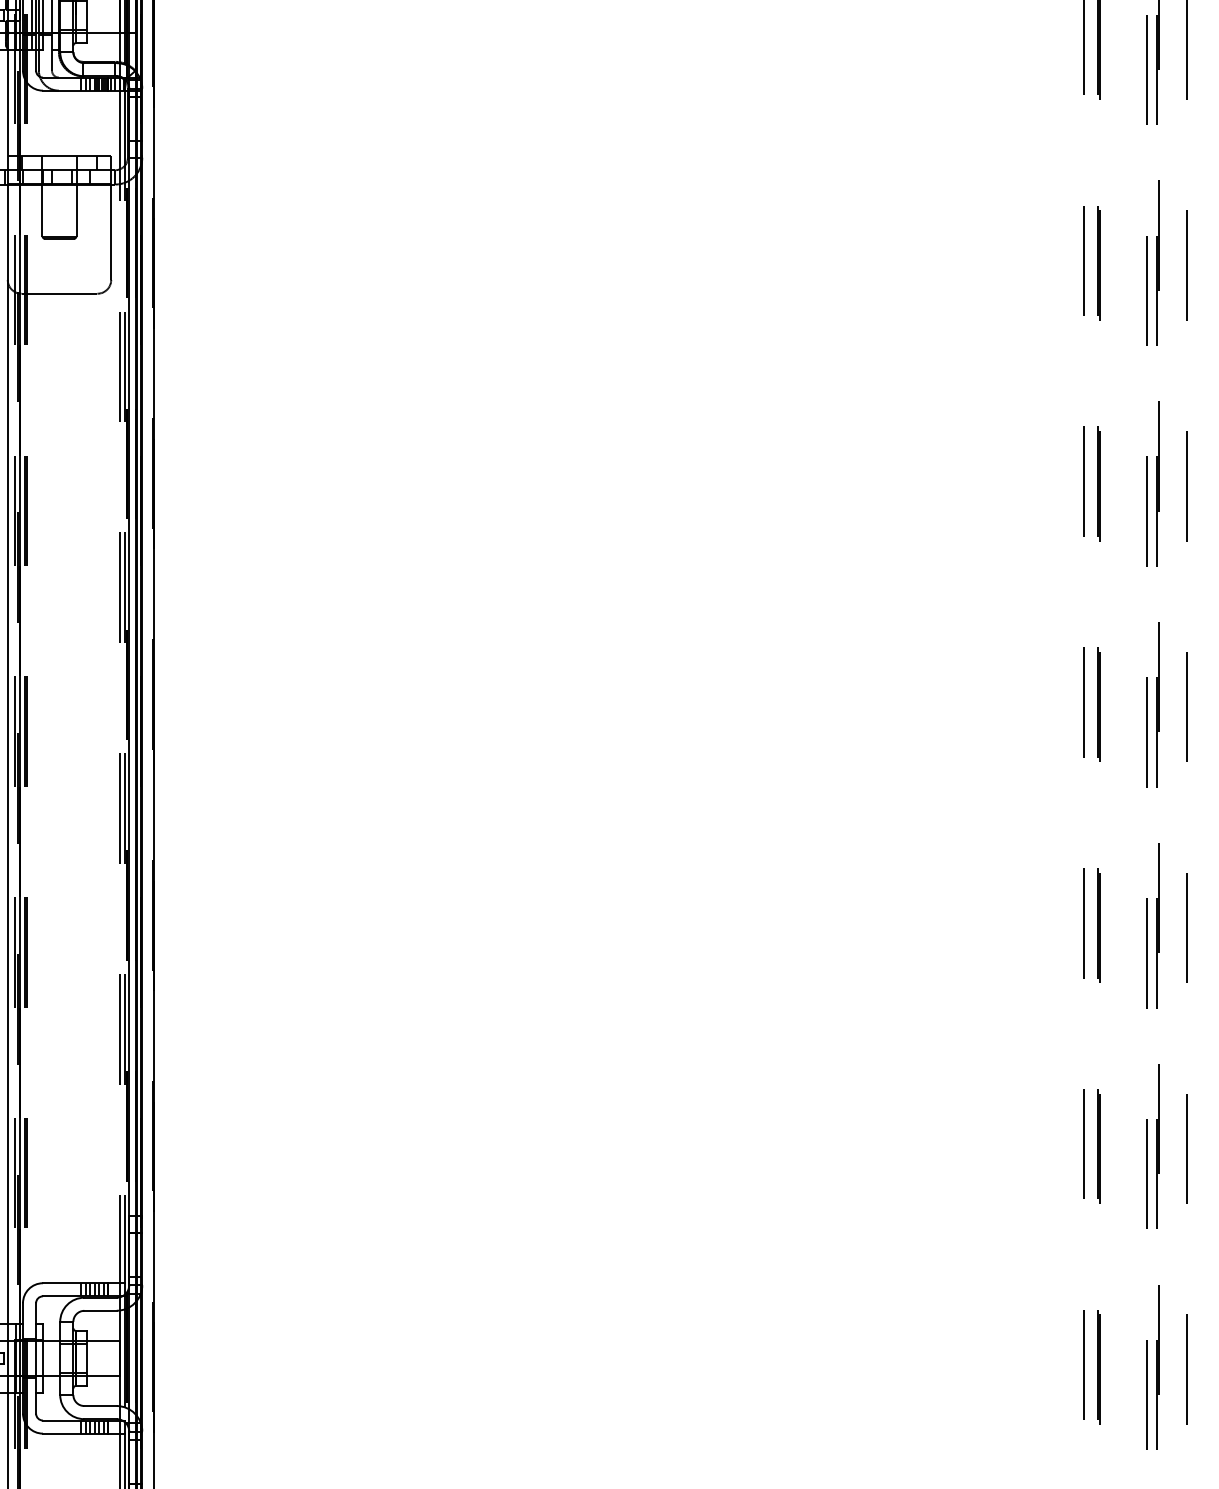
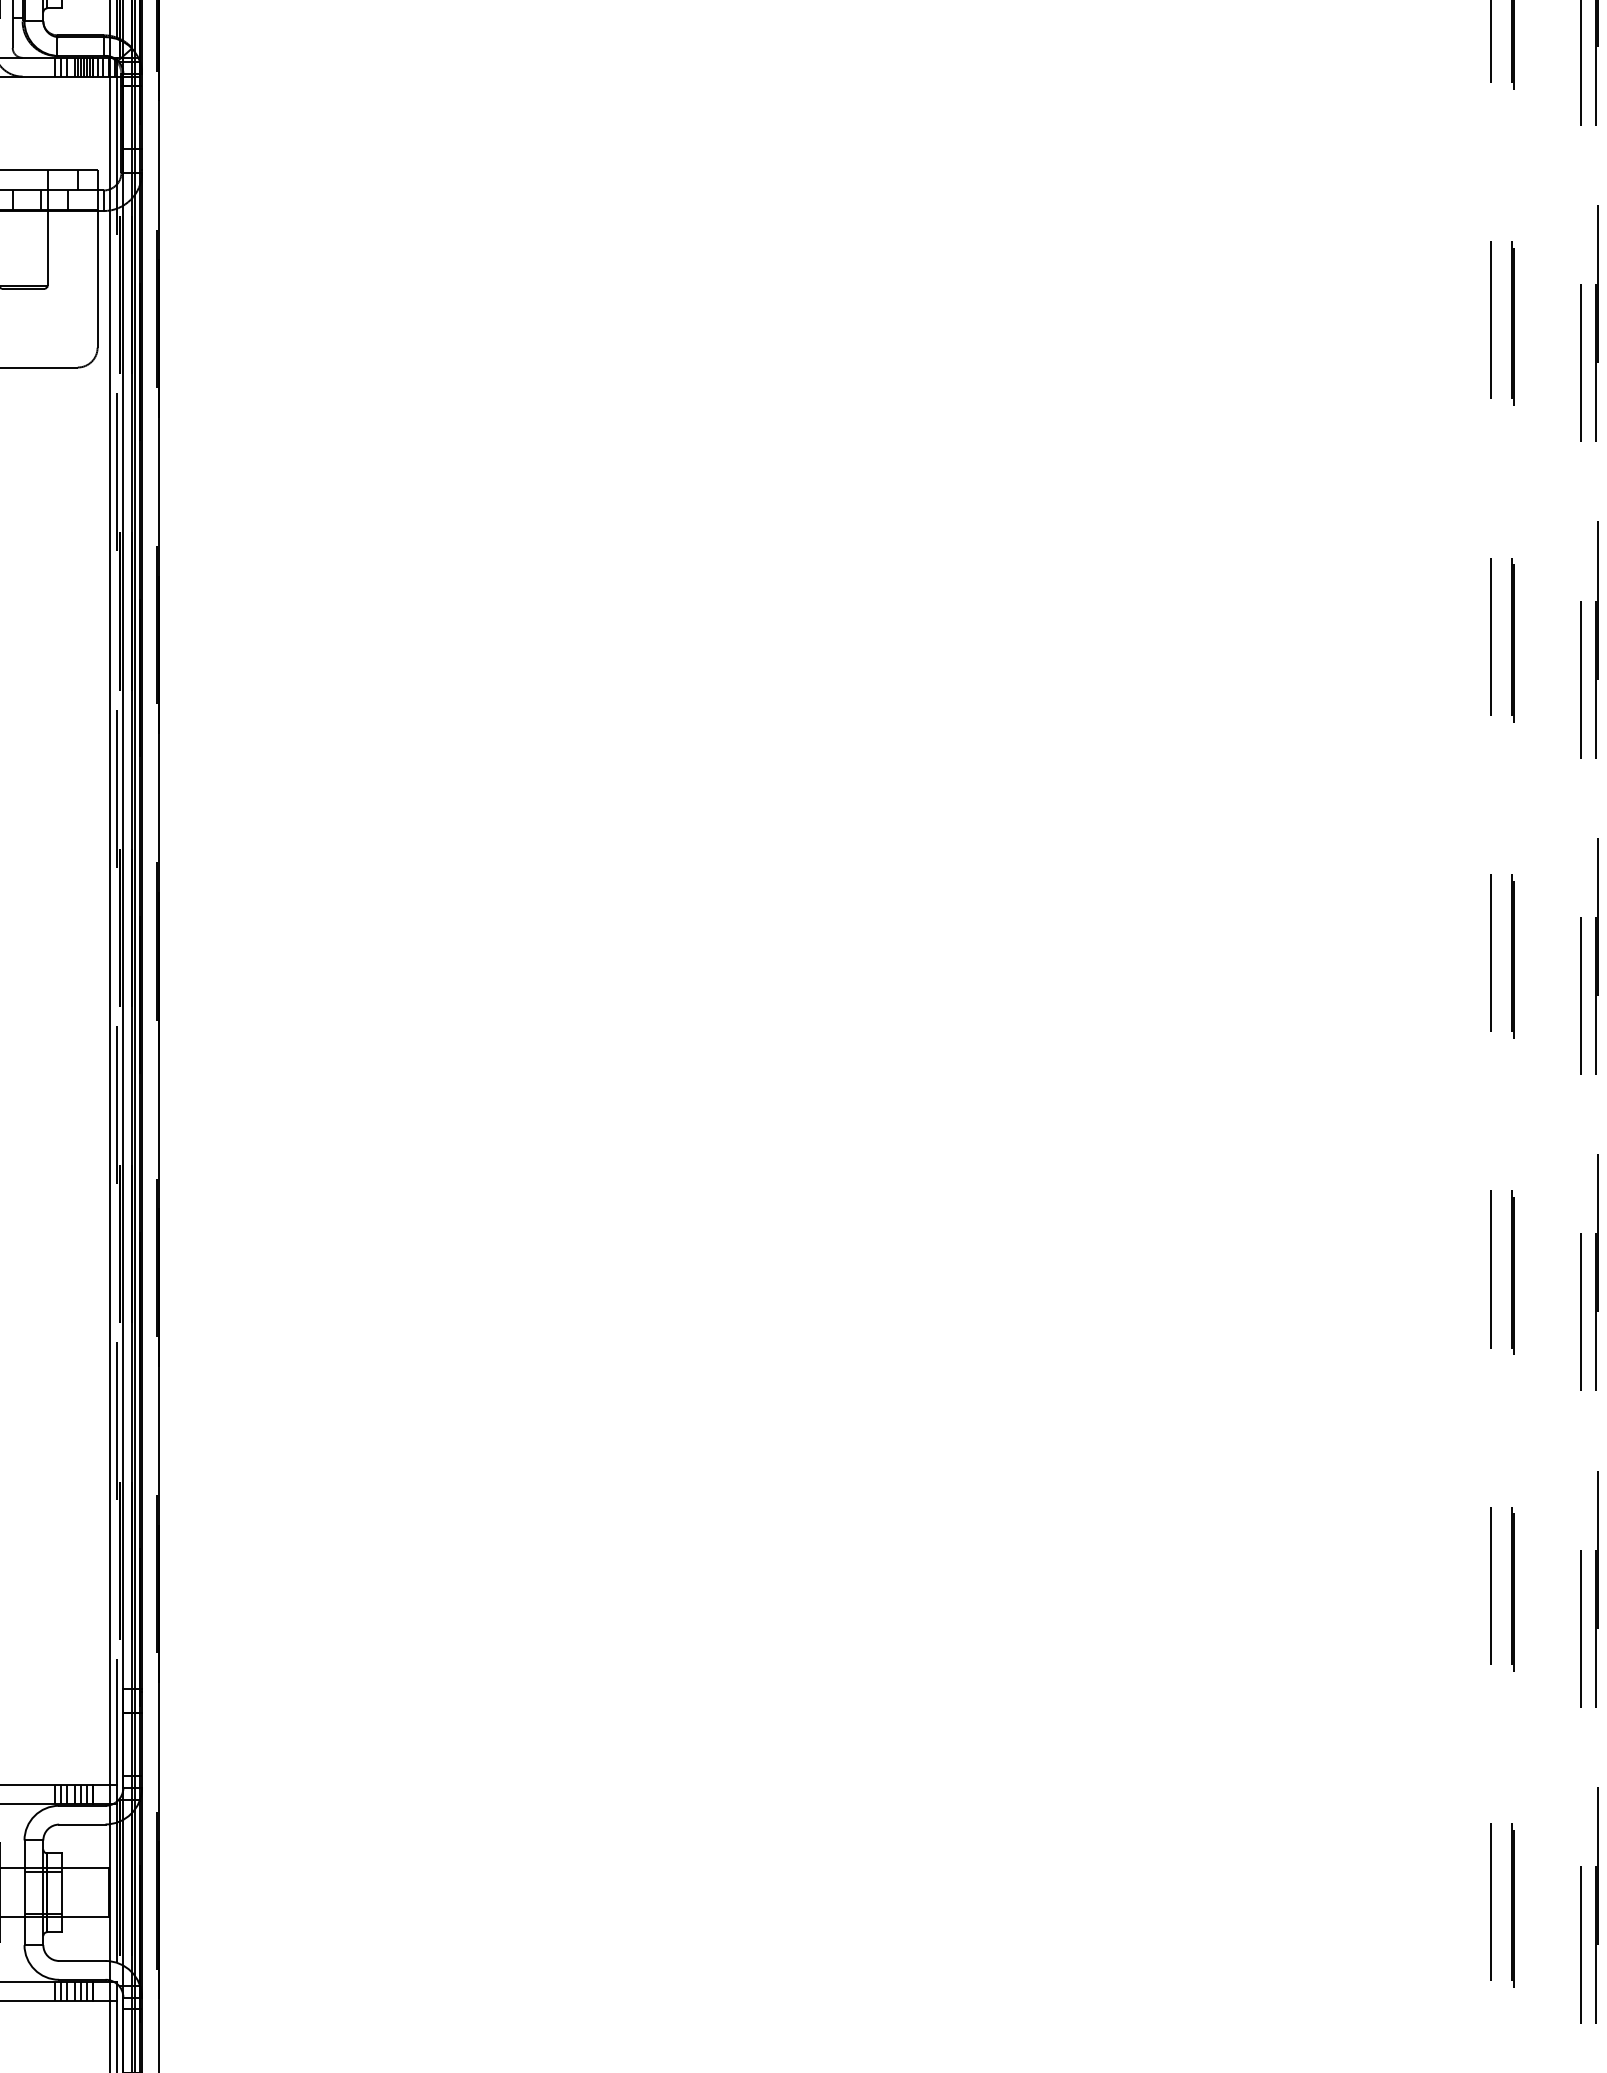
line: (119, 687) -> (109, 931), dashed -> solid

